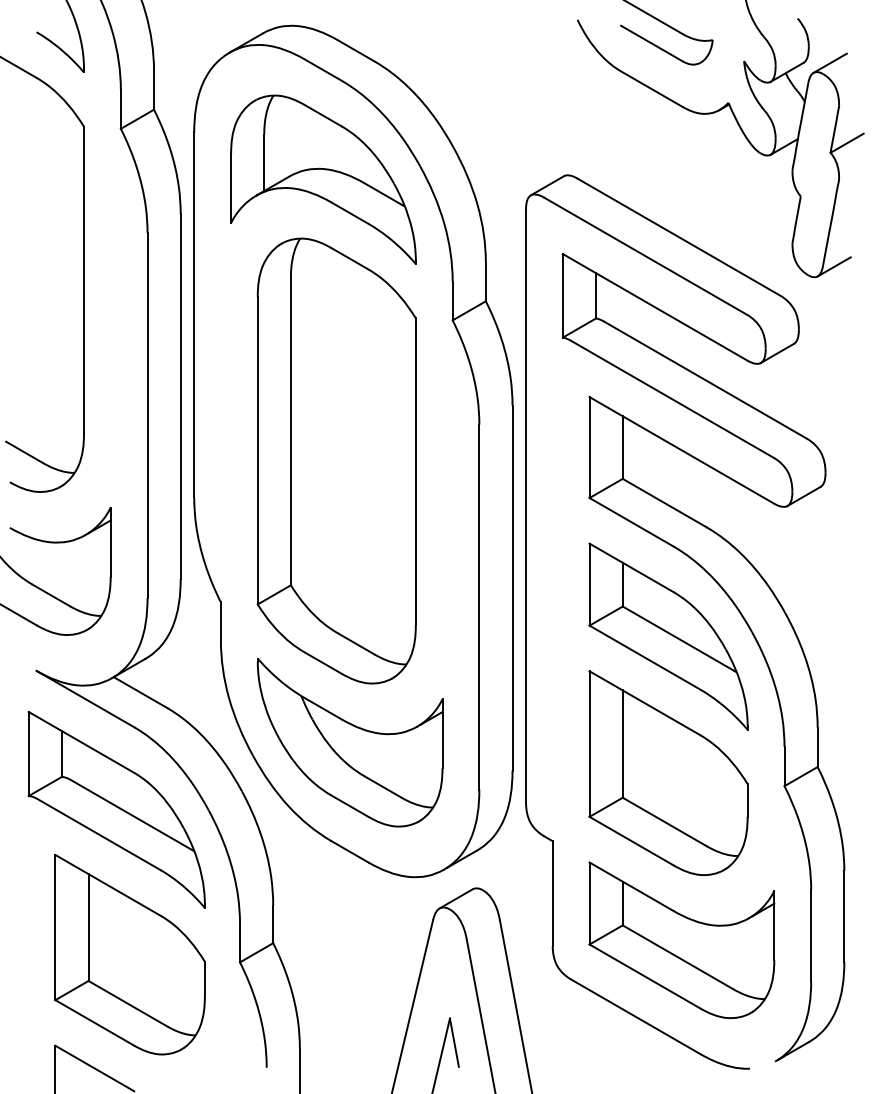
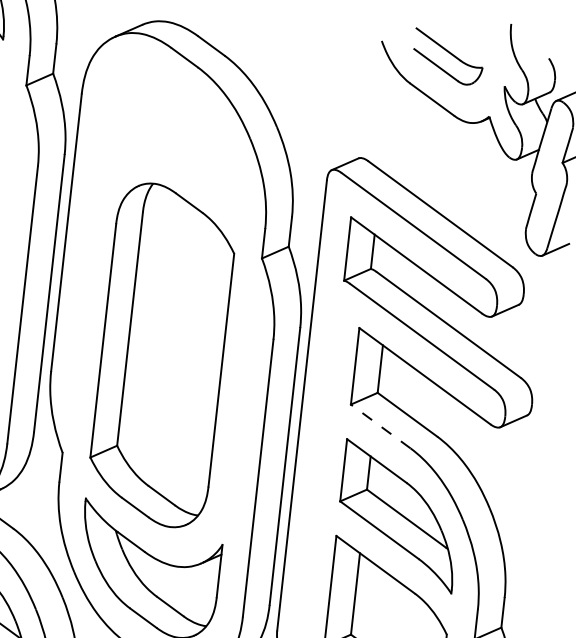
part: (323, 179) -> (175, 140), removed
line: (631, 522) -> (380, 426), solid -> dashed

